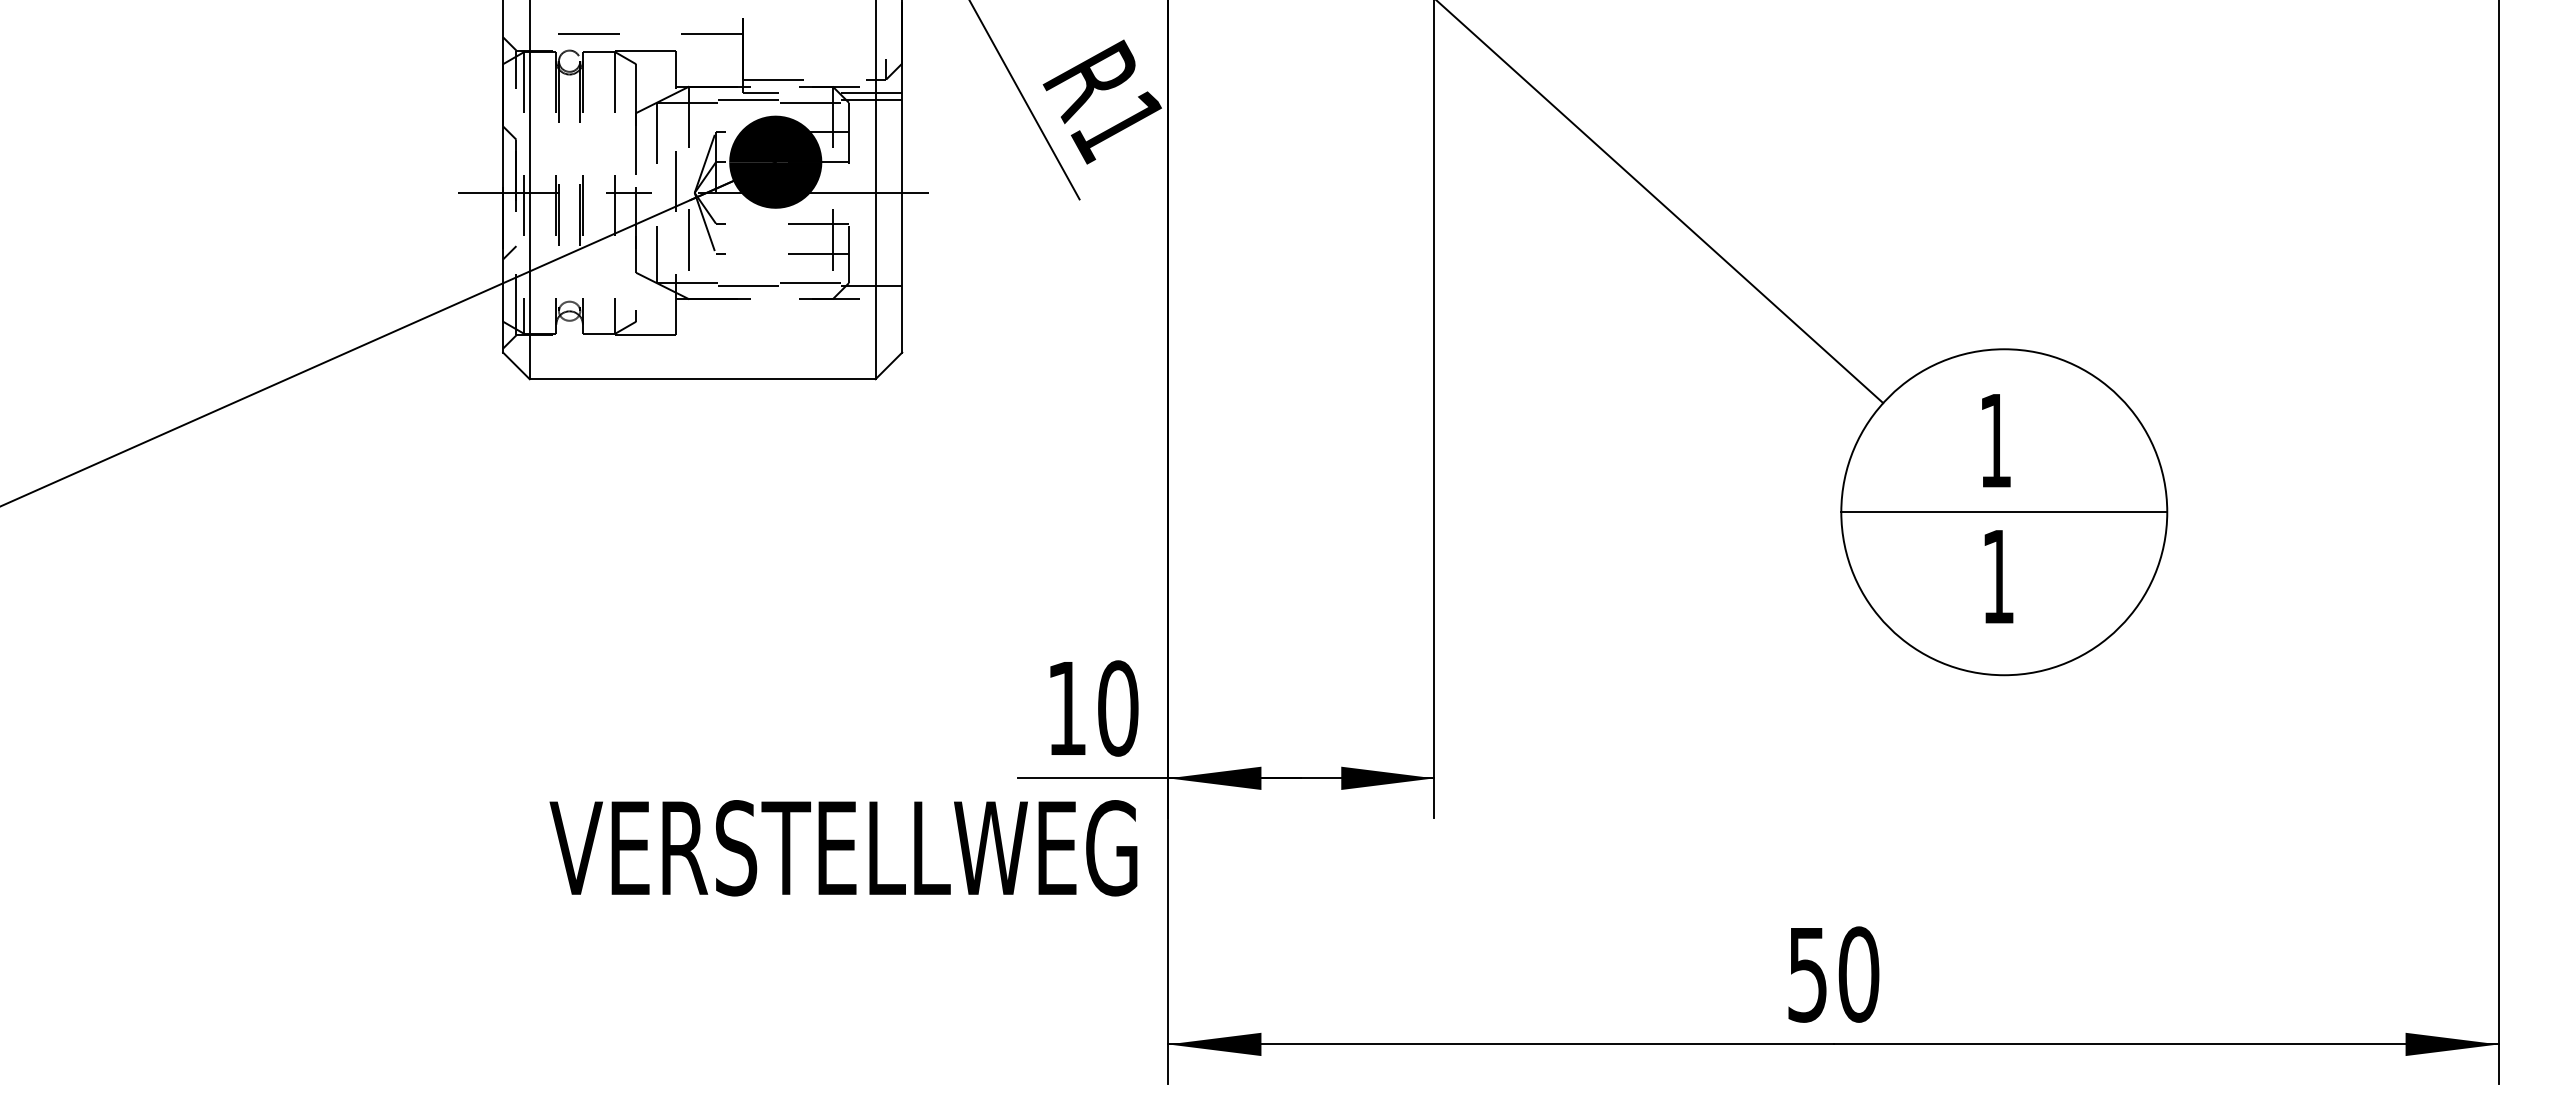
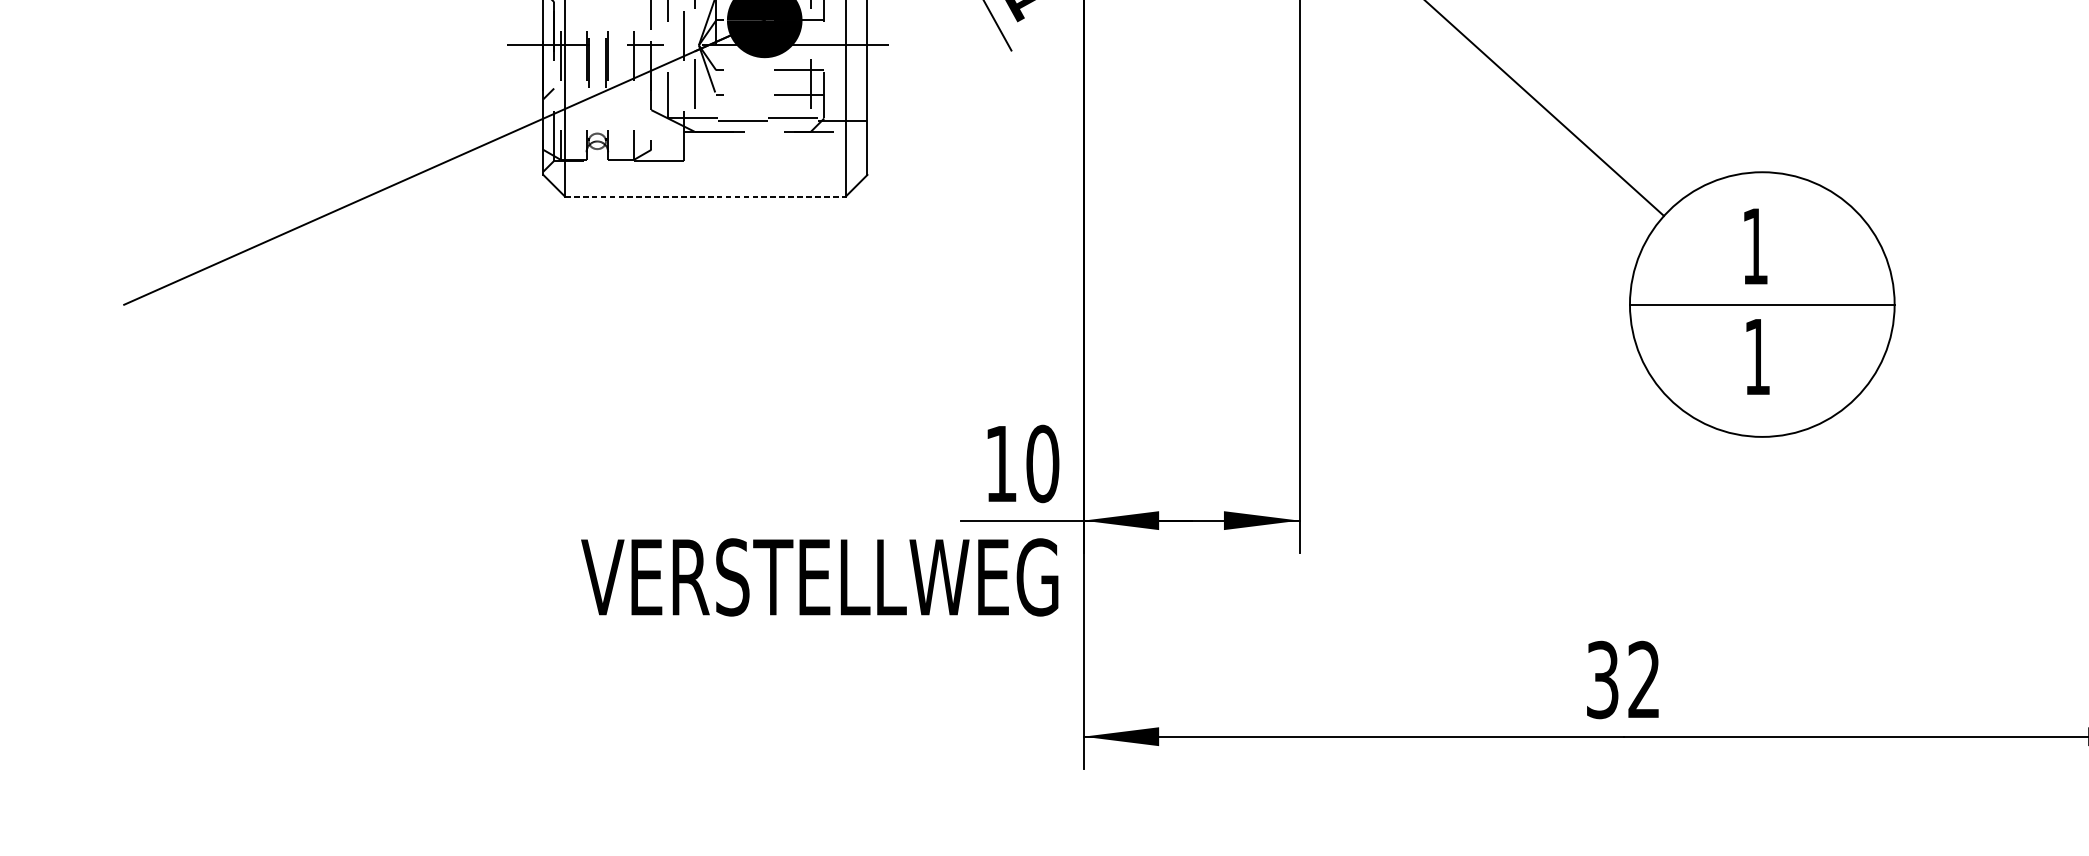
line: (702, 379) -> (705, 196), solid -> dashed
text: (1833, 974) -> (1623, 679), 50 -> 32

